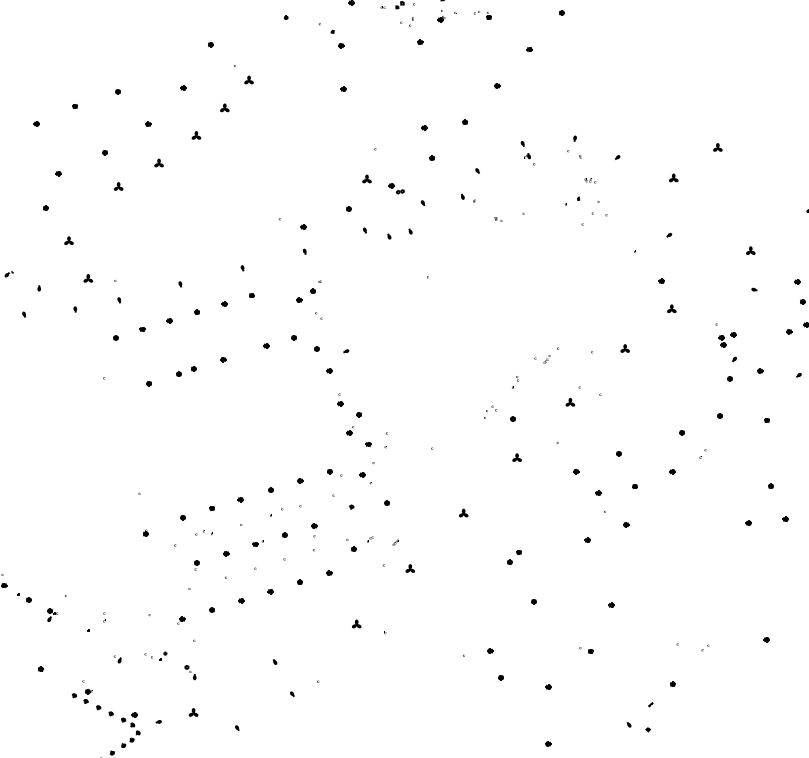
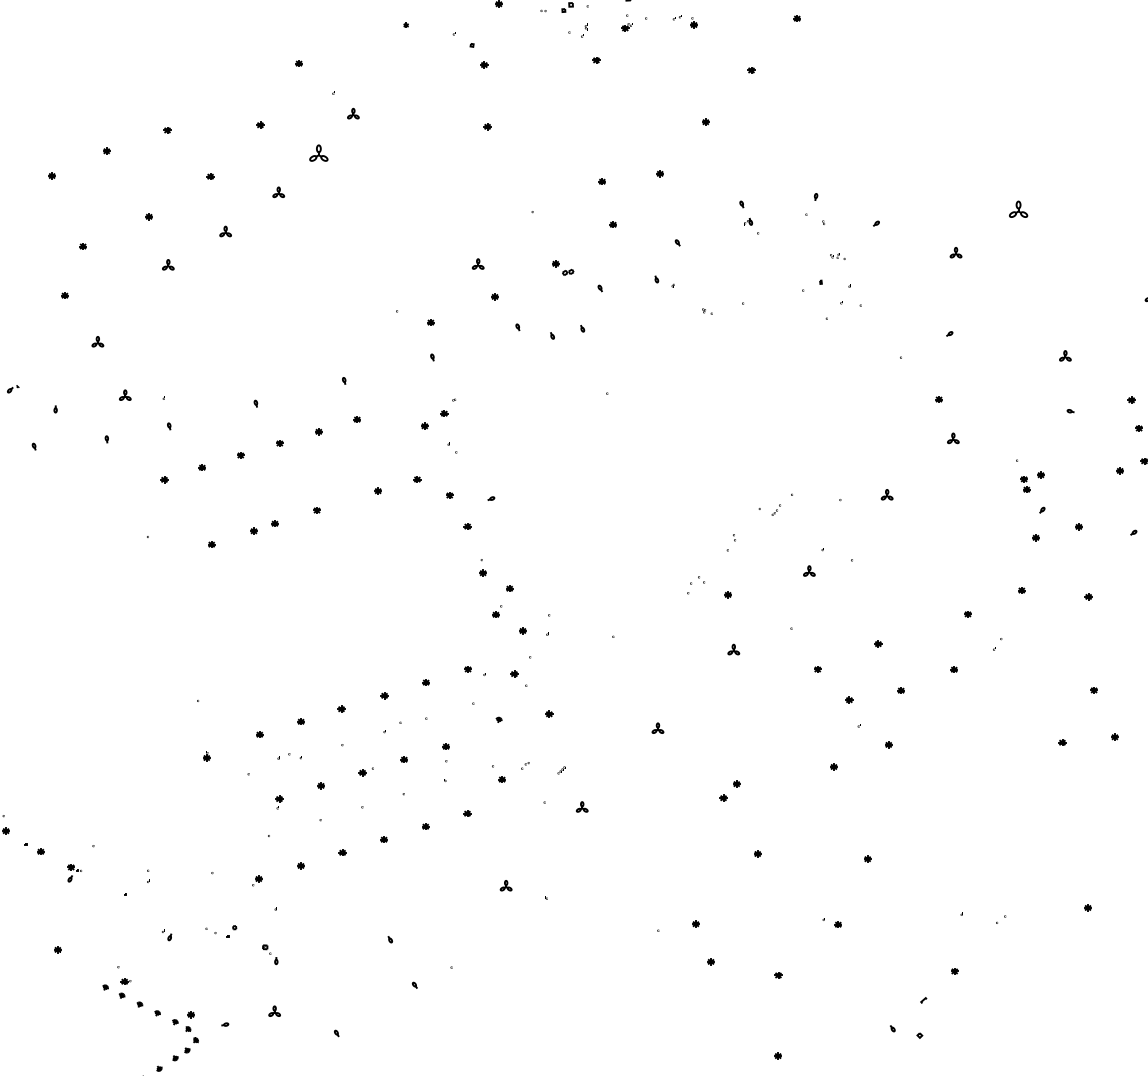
part: (224, 107) -> (318, 152), size x1.6
part: (717, 147) -> (1018, 209), size x1.6
part: (366, 178) -> (477, 263), moved

